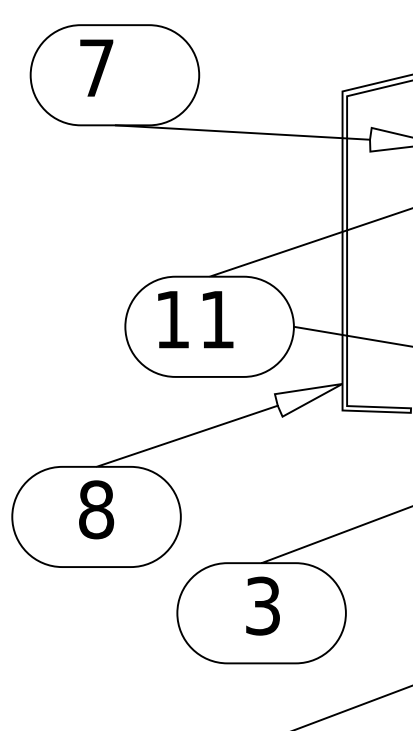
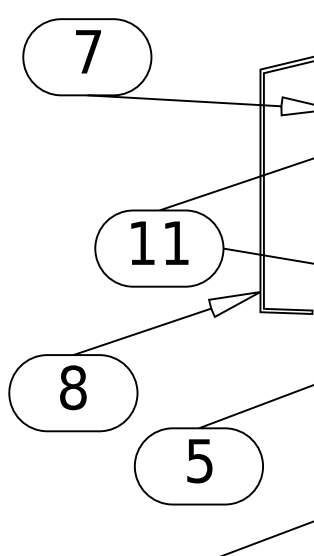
part: (96, 67) -> (88, 51), moved
text: (195, 318) -> (159, 242), moved
text: (262, 605) -> (199, 460), 3 -> 5

